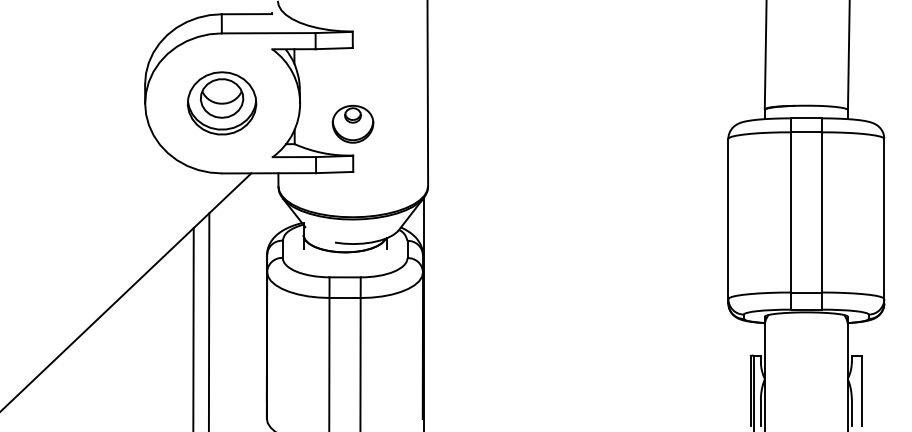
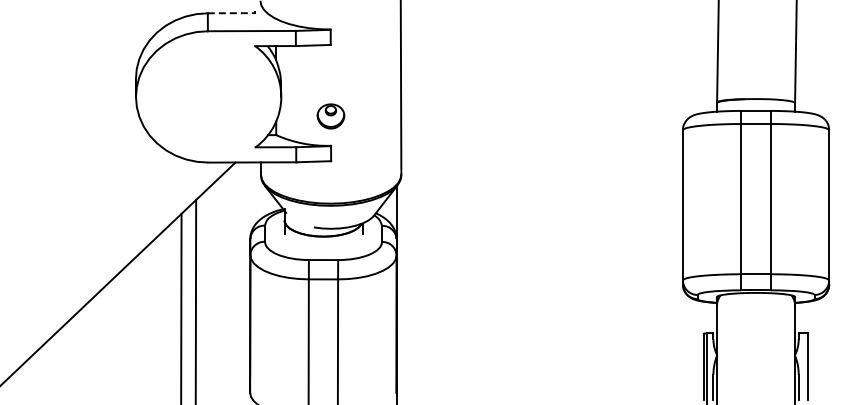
line: (247, 14) -> (231, 13), solid -> dashed
part: (222, 102) -> (208, 96), removed
part: (352, 124) -> (330, 116), size x0.7

